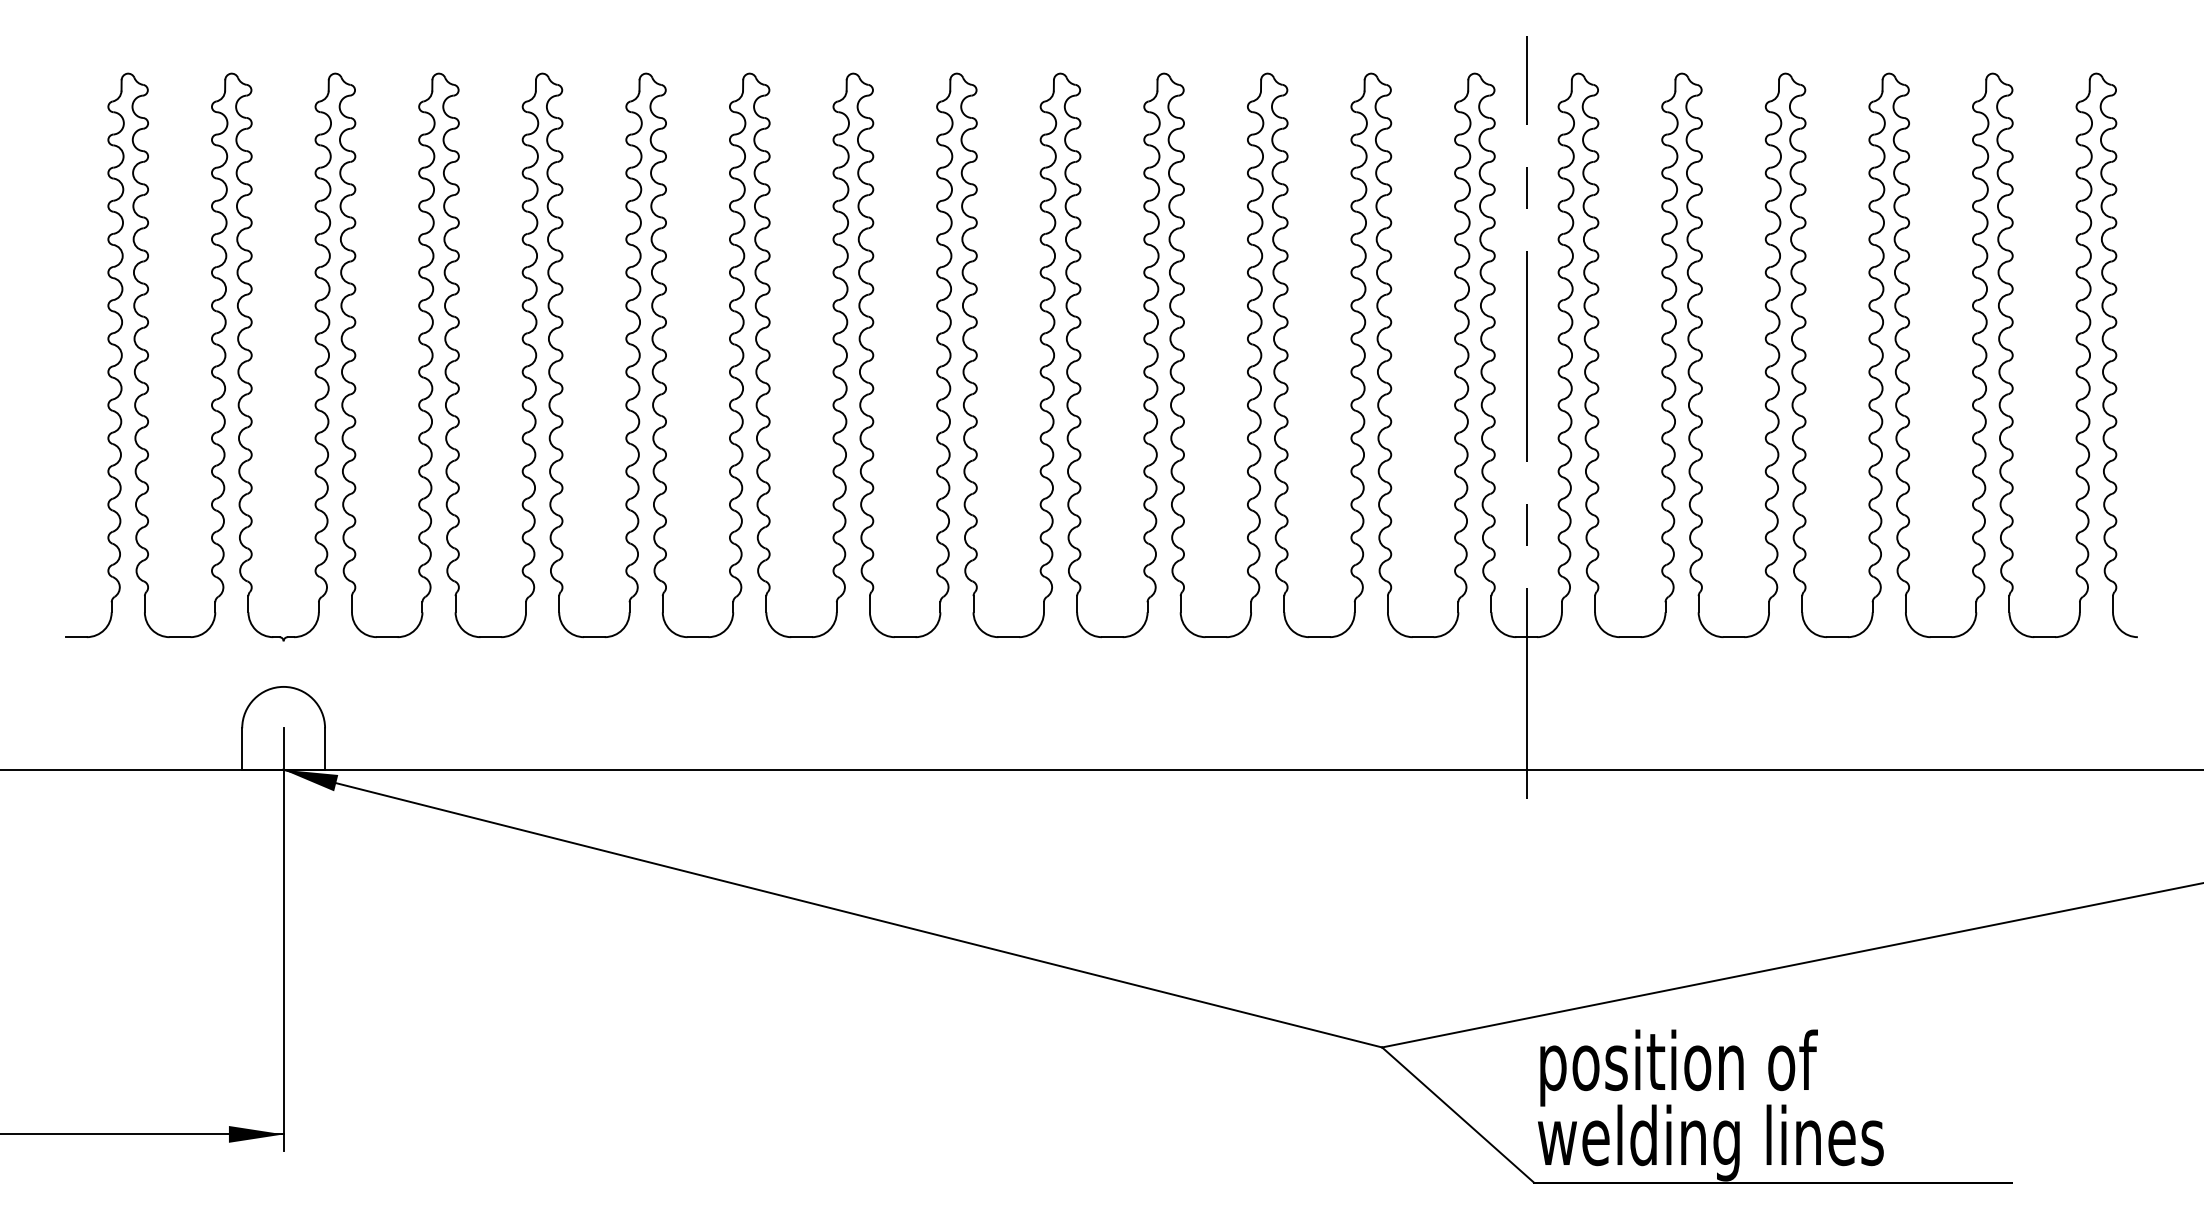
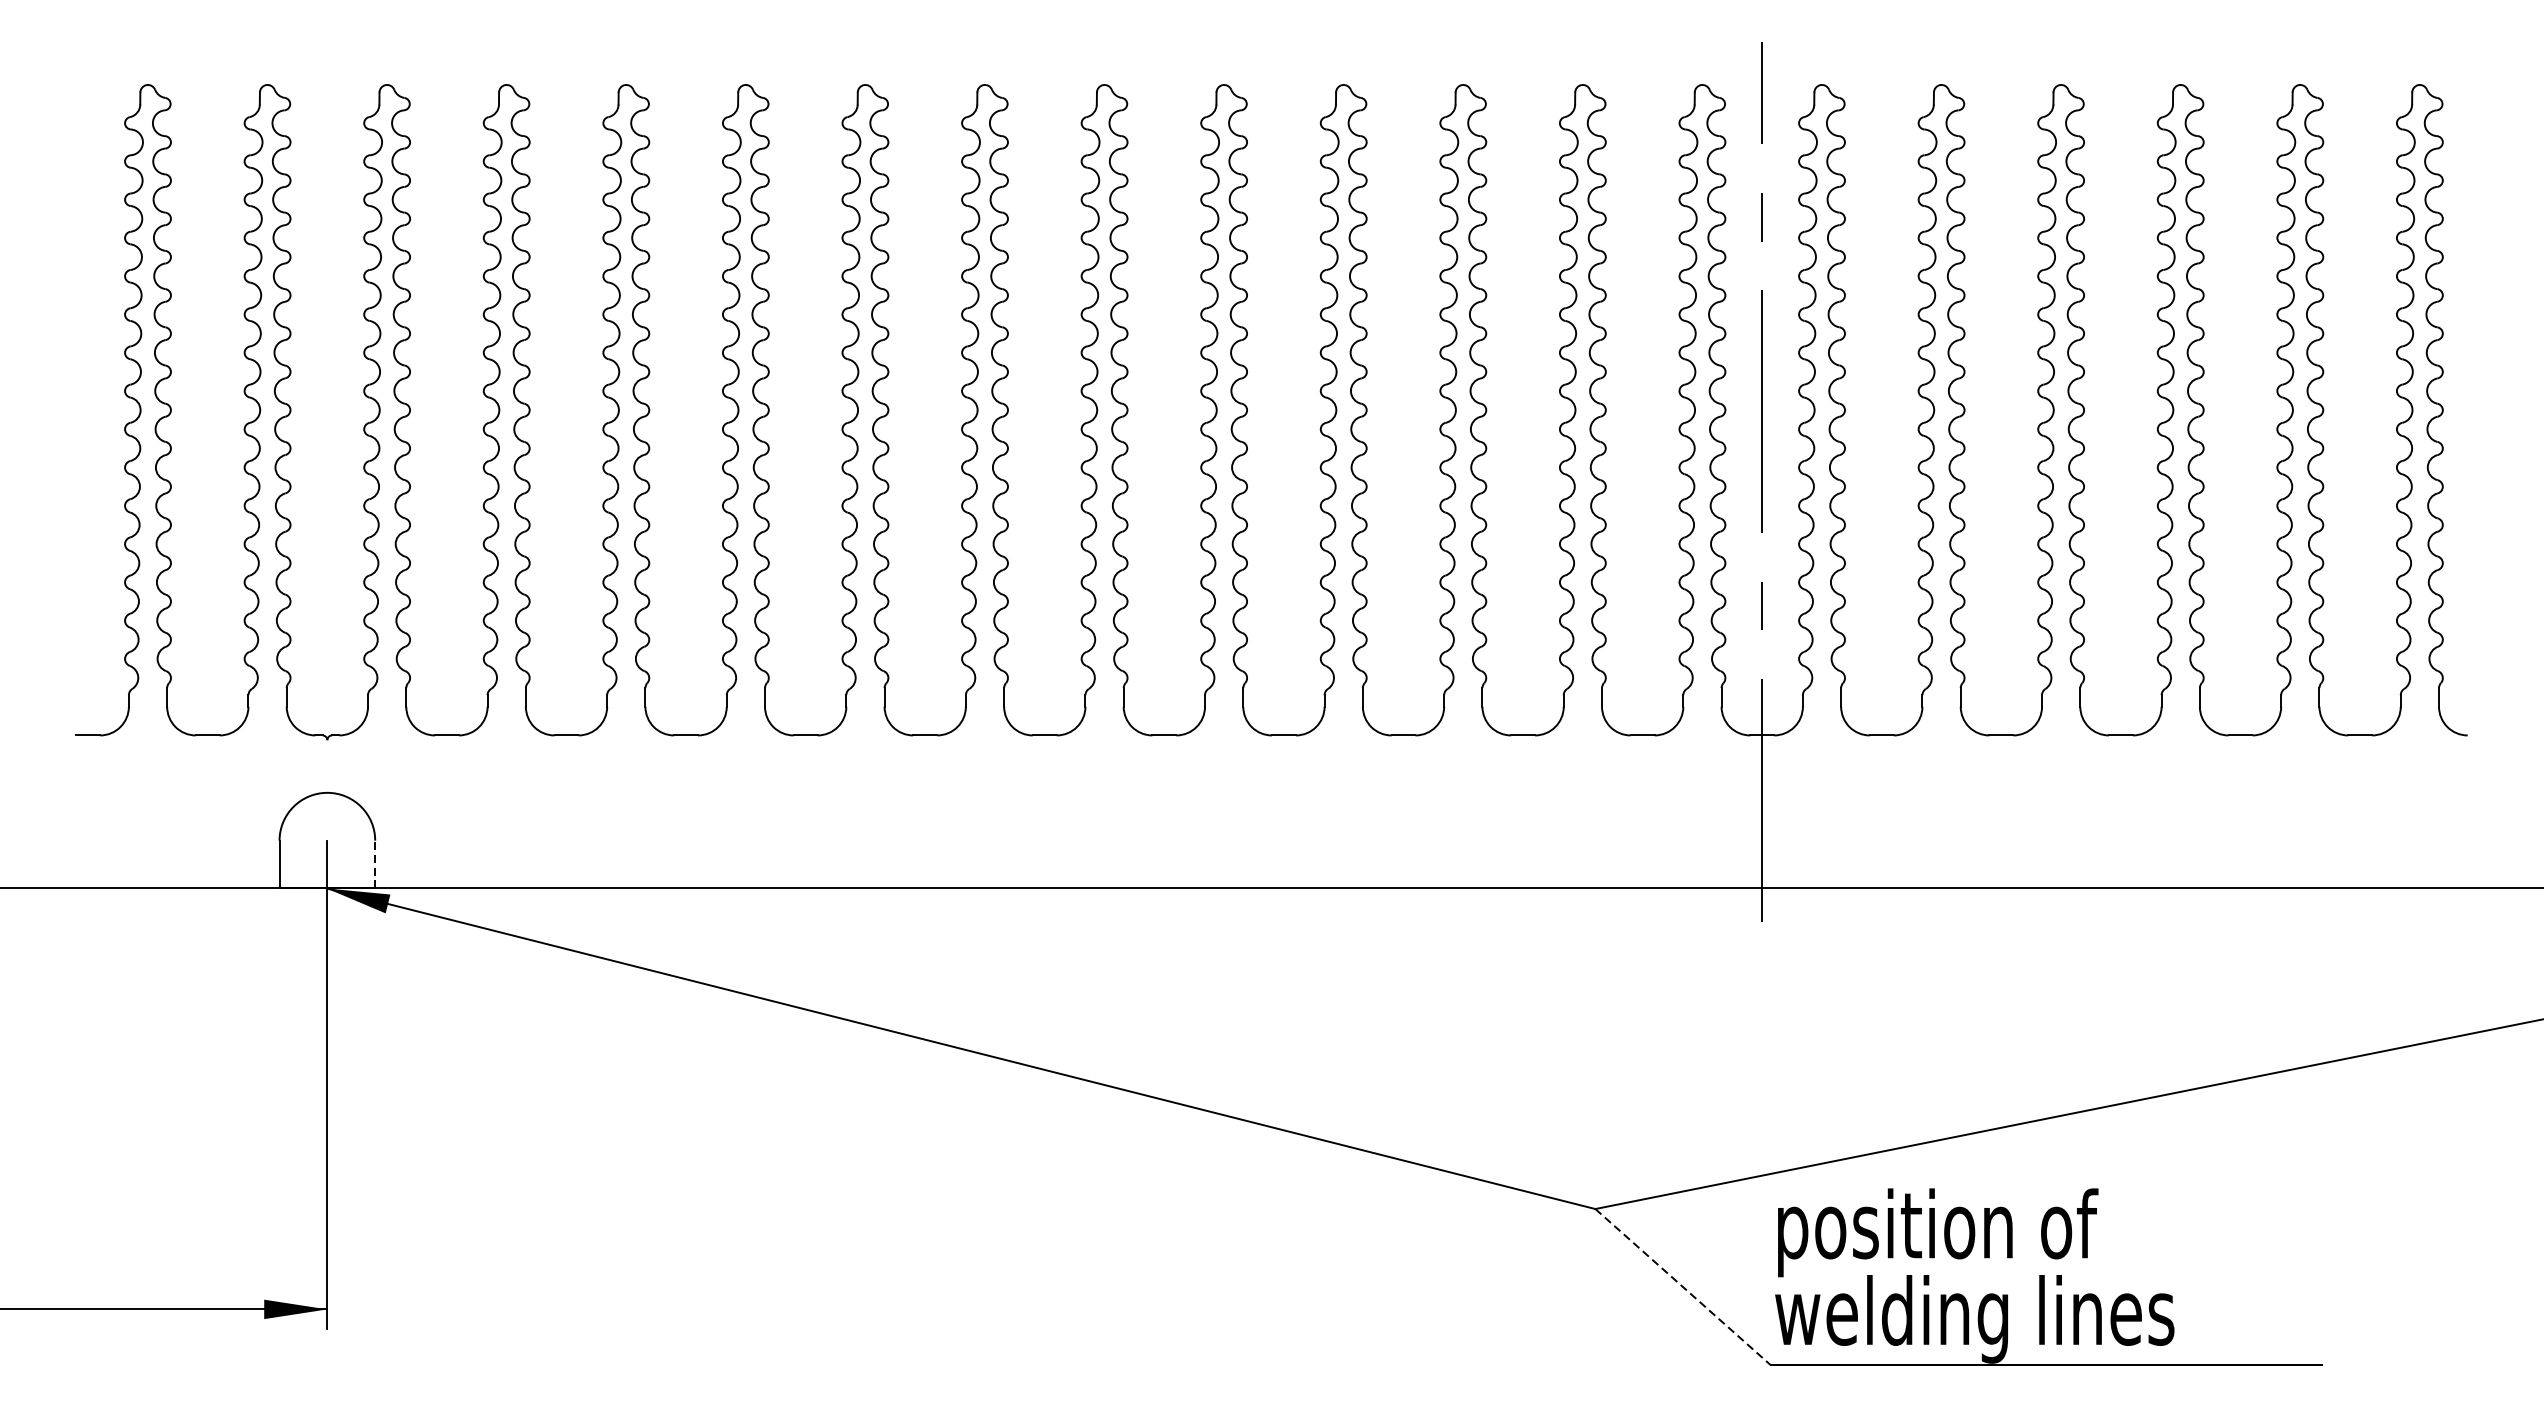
line: (325, 749) -> (375, 865), solid -> dashed
line: (1458, 1115) -> (1683, 1287), solid -> dashed

